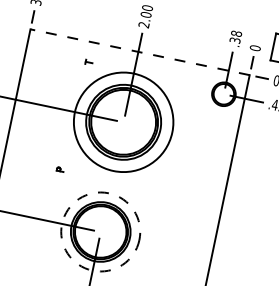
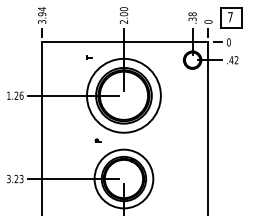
line: (139, 52) -> (124, 42), dashed -> solid
part: (59, 169) -> (97, 140), moved
circle: (100, 231) -> (123, 178), dashed -> solid

